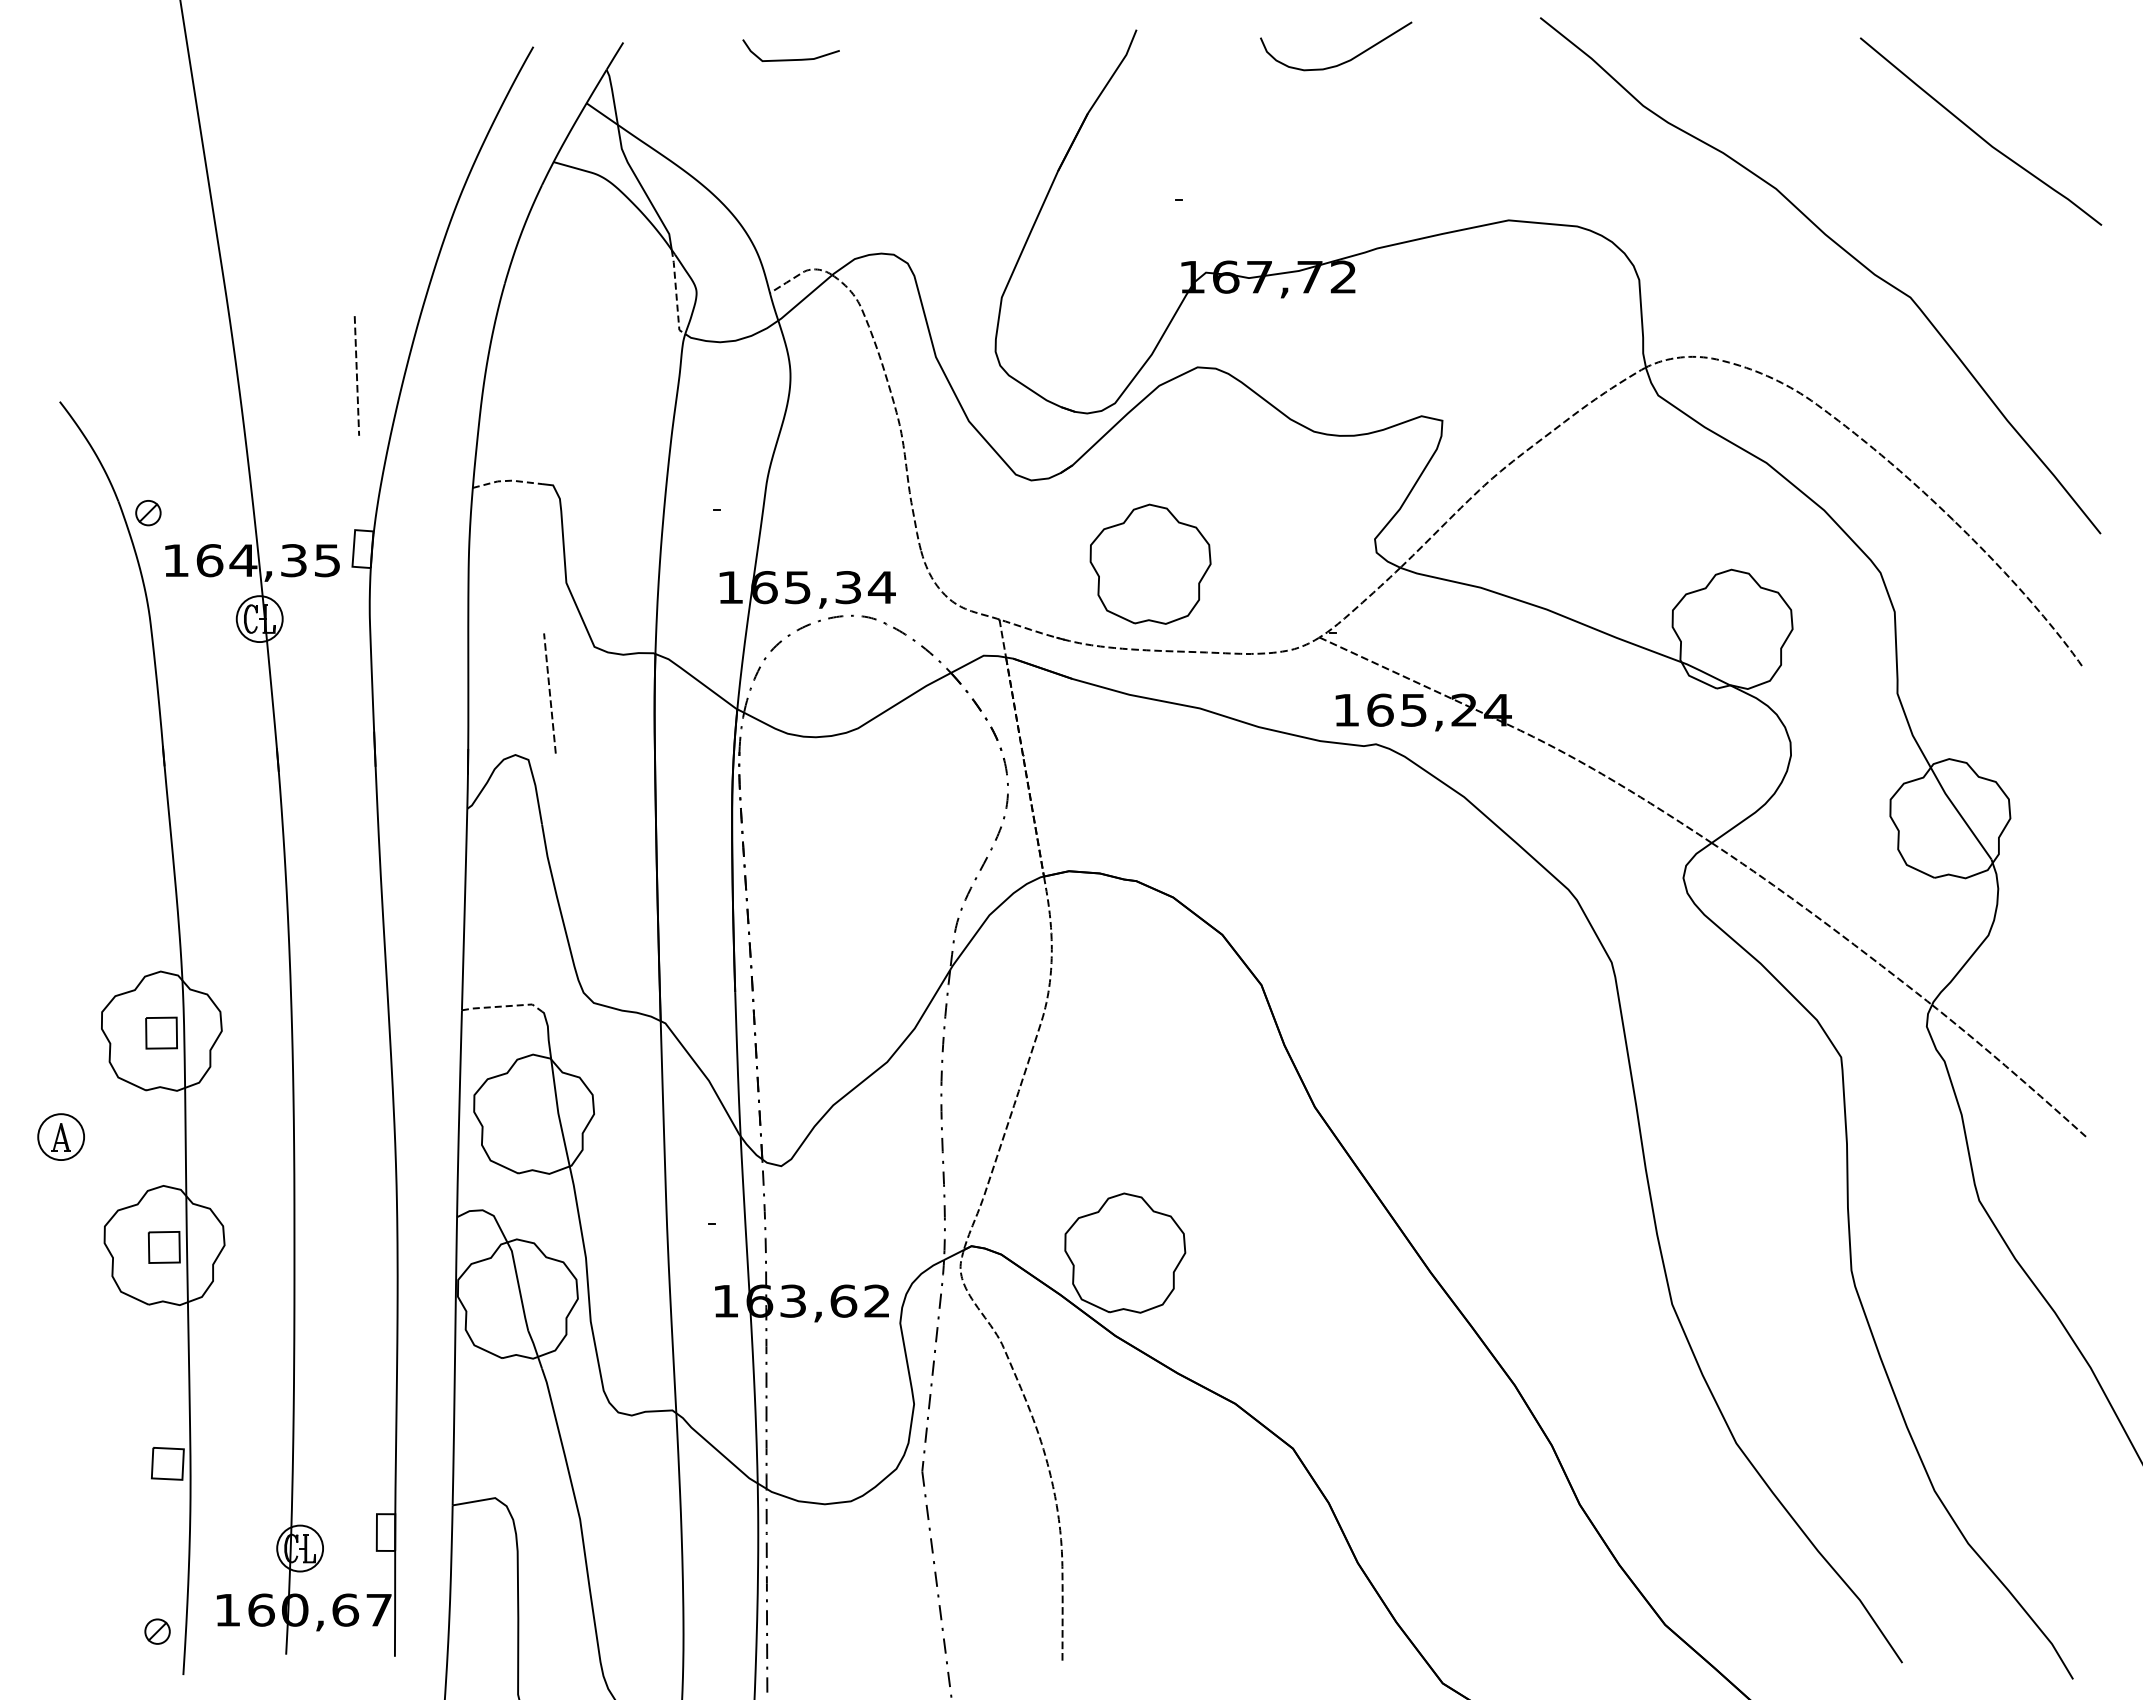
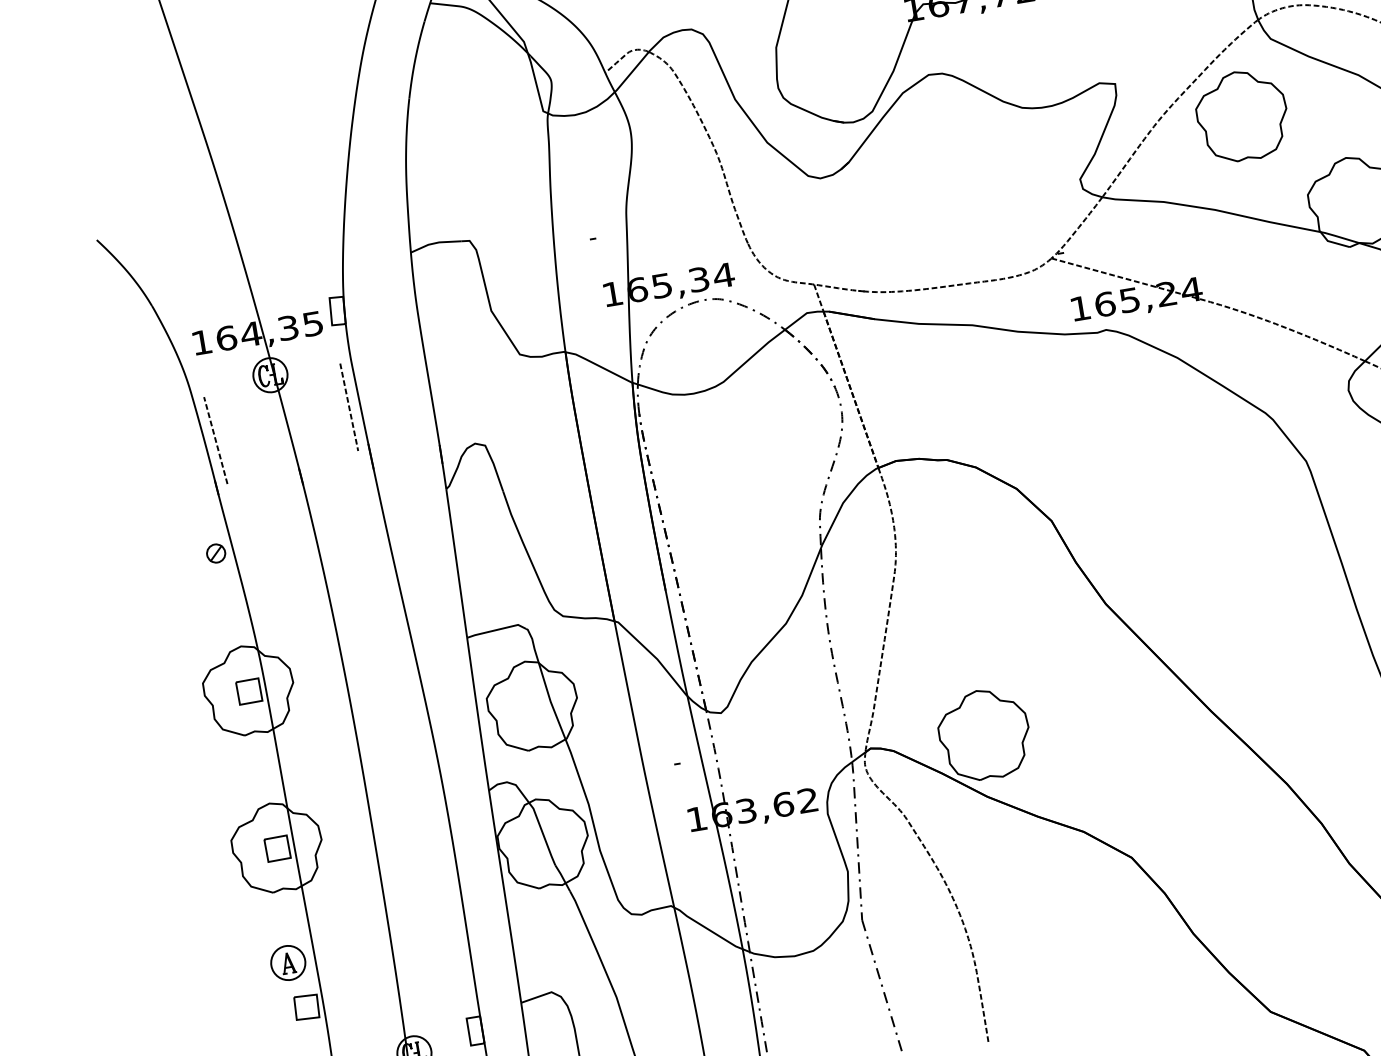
line: (676, 293) -> (536, 84), dashed -> solid
line: (356, 375) -> (348, 406), moved
line: (507, 480) -> (435, 242), dashed -> solid
part: (148, 513) -> (216, 553), moved
part: (1150, 563) -> (1242, 115), moved
line: (549, 693) -> (215, 440), moved
line: (503, 1006) -> (497, 629), dashed -> solid
part: (60, 1136) -> (287, 962), moved

